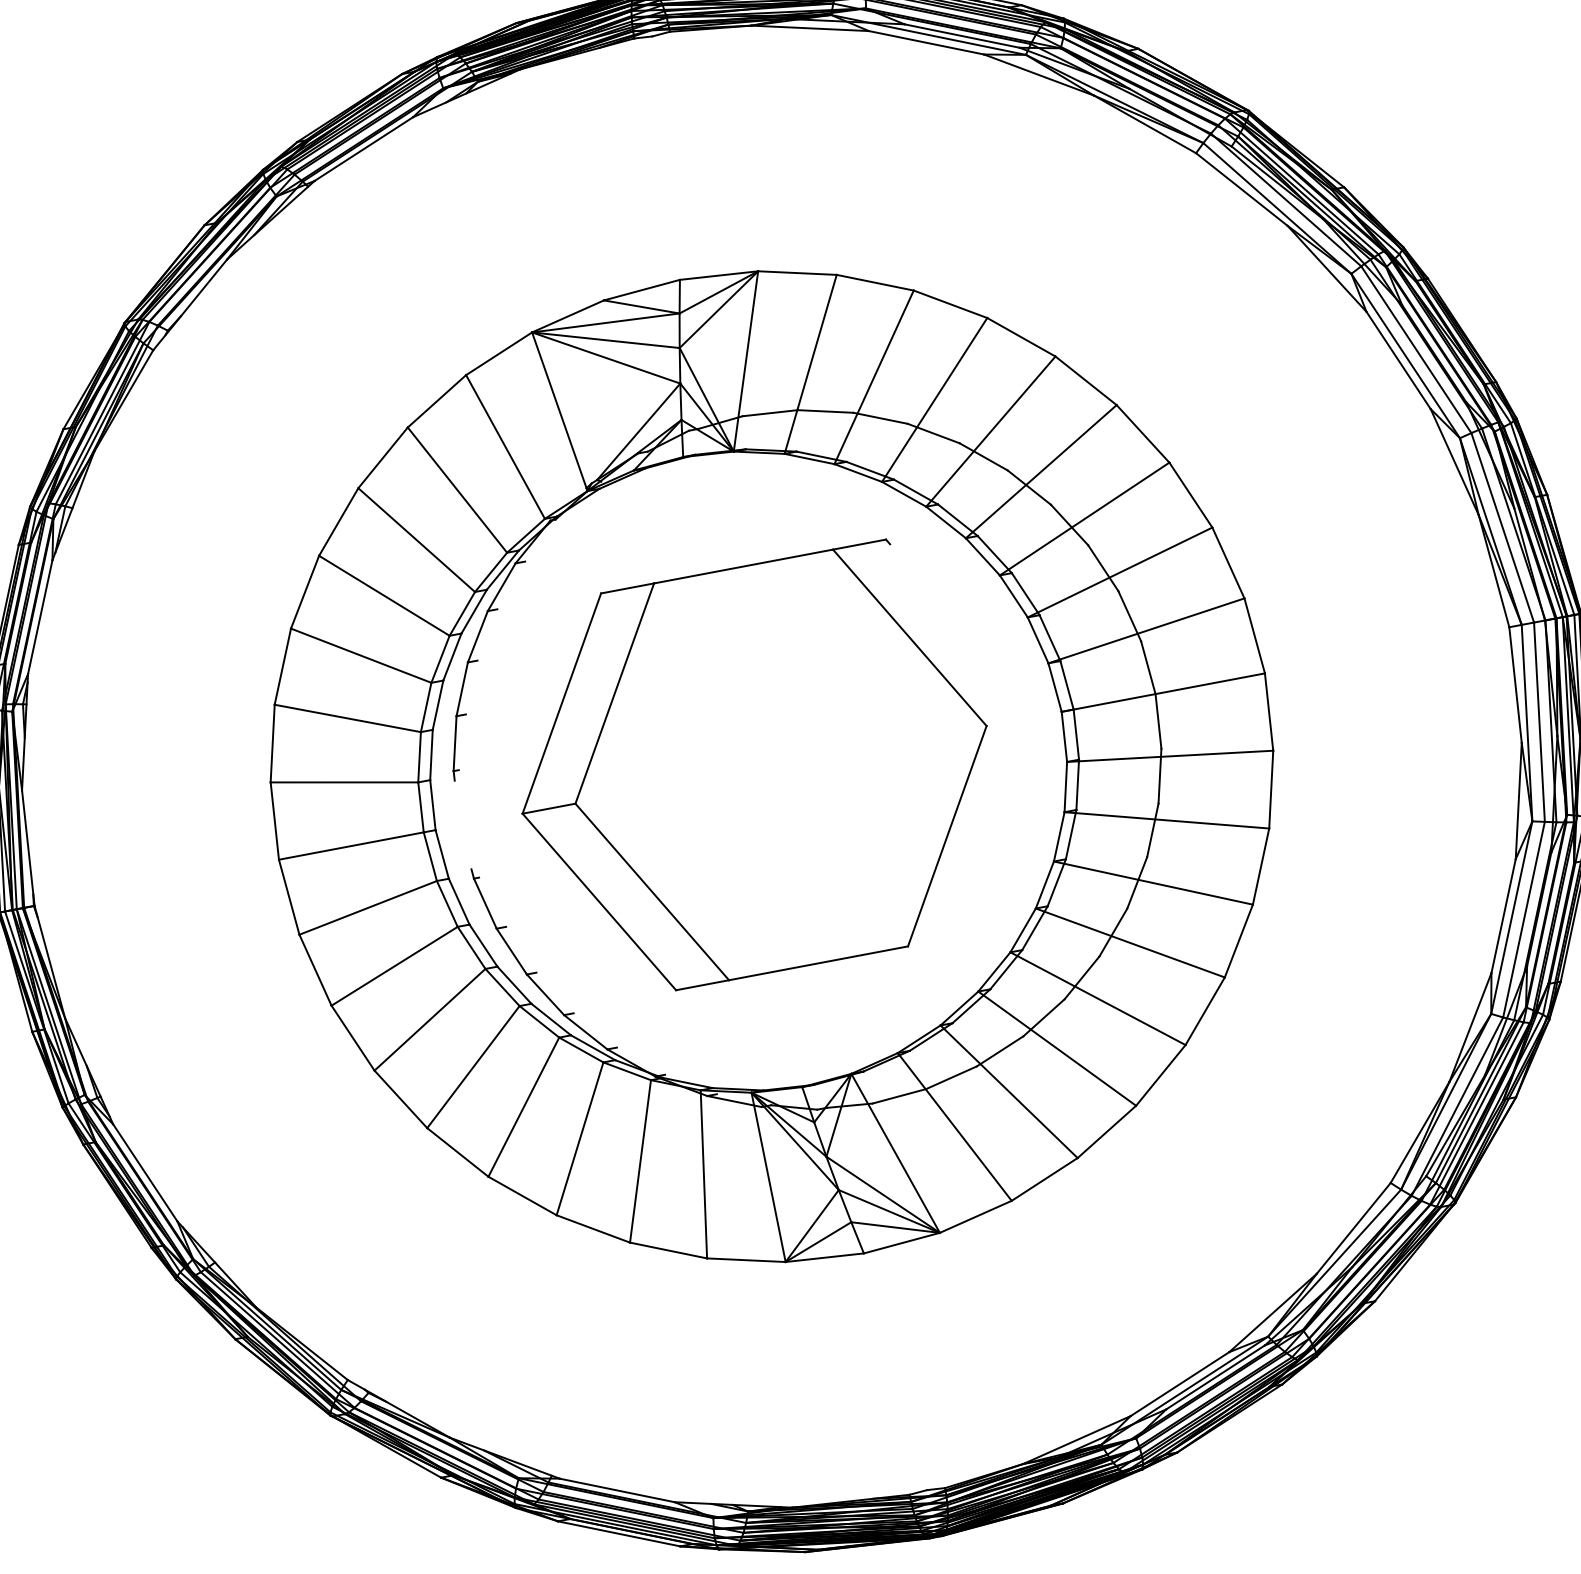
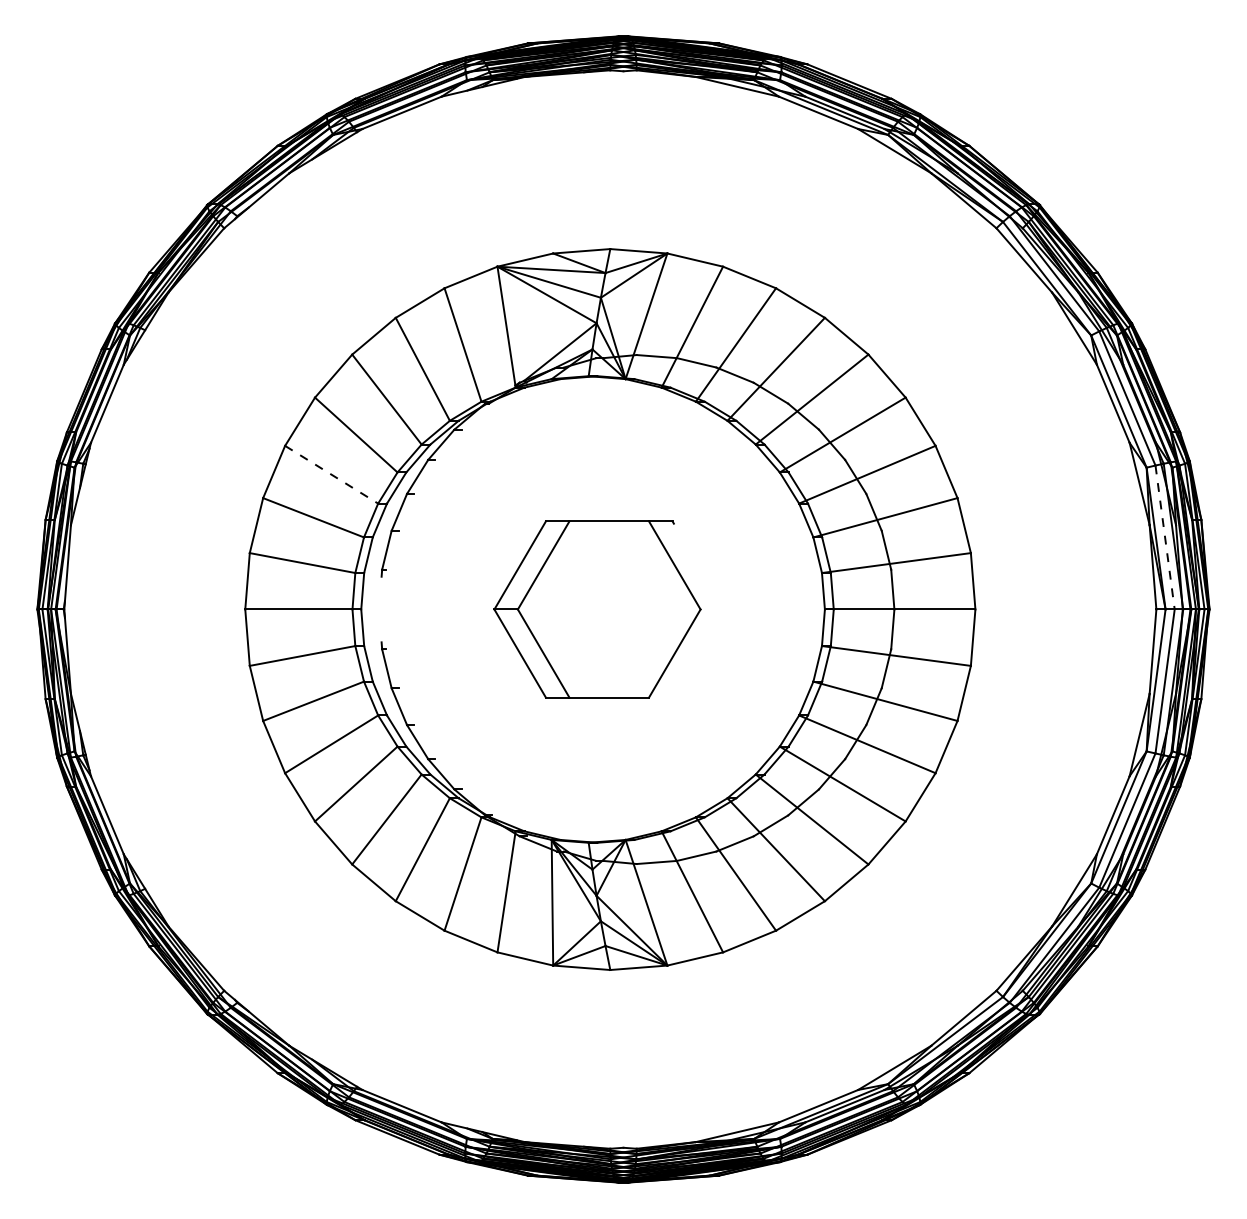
line: (1503, 527) -> (1165, 537), solid -> dashed
line: (360, 655) -> (331, 474), solid -> dashed
part: (754, 769) -> (597, 609), size x0.6

